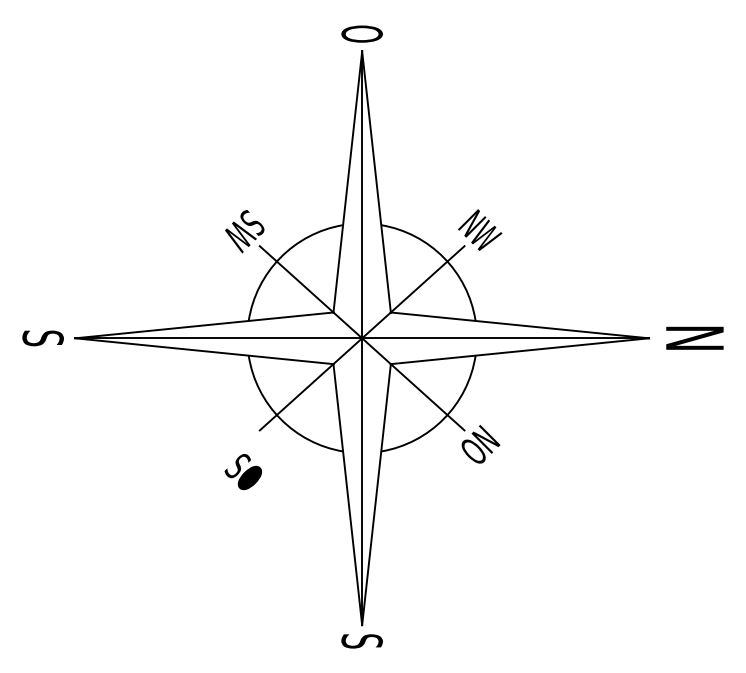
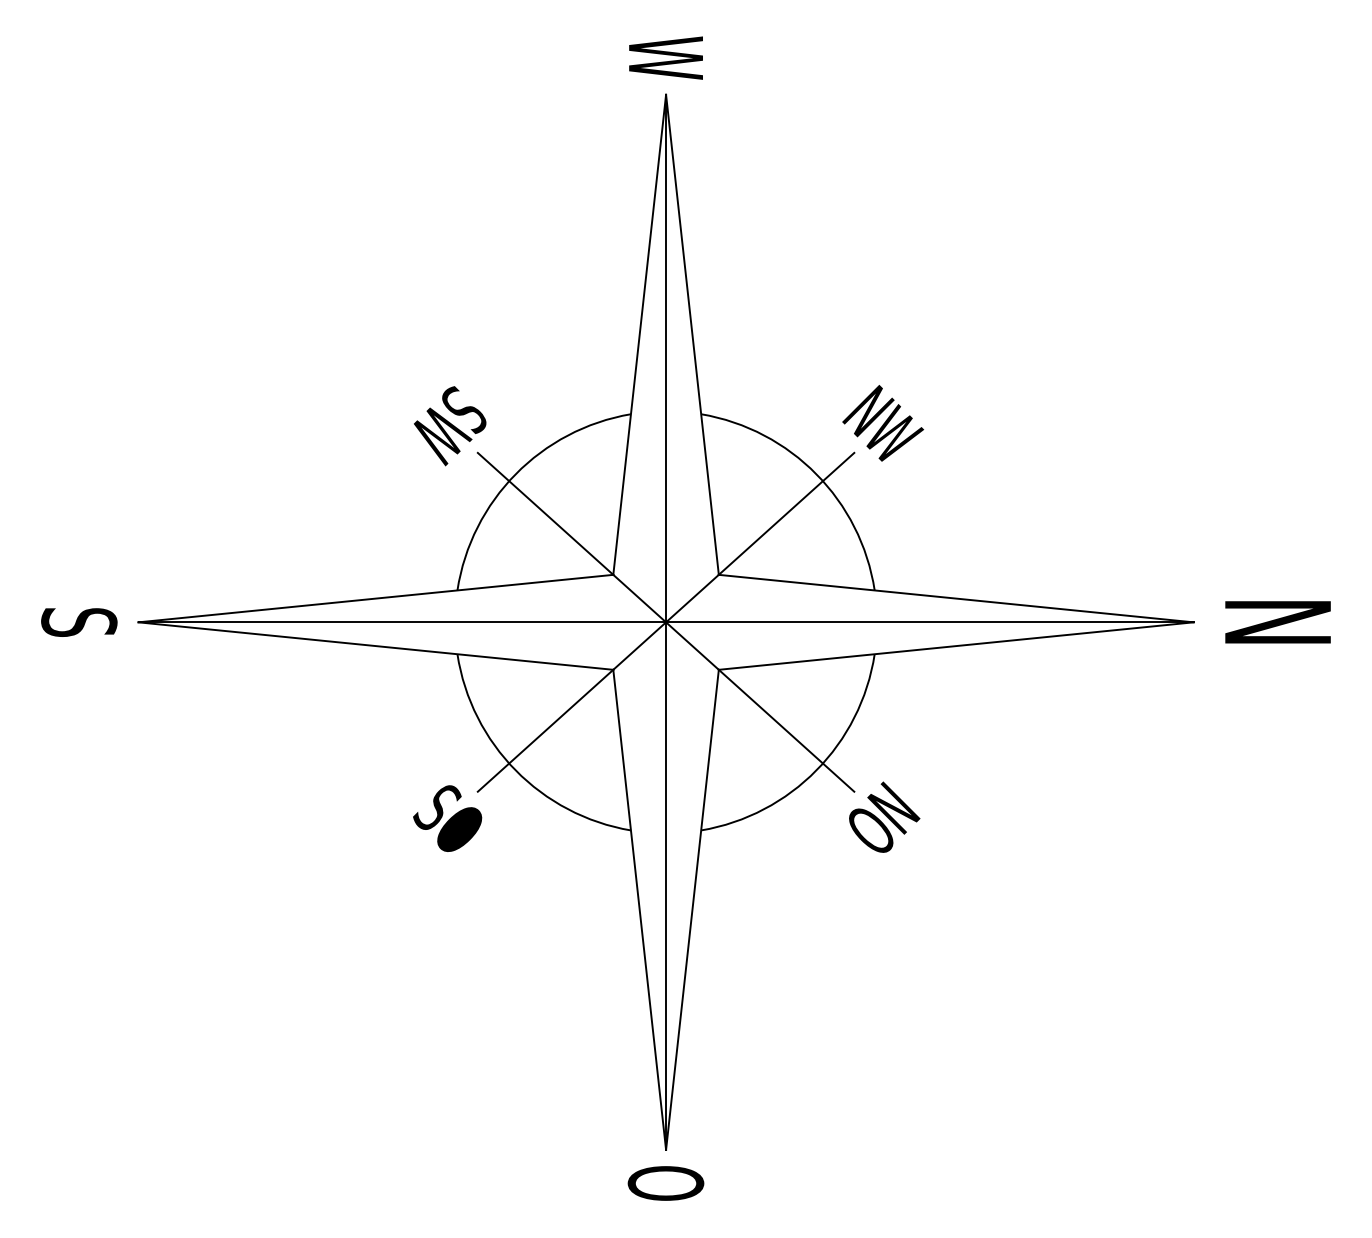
text: (361, 31) -> (664, 58), O -> W
text: (243, 472) -> (447, 819), moved
text: (361, 643) -> (664, 1183), S -> O

